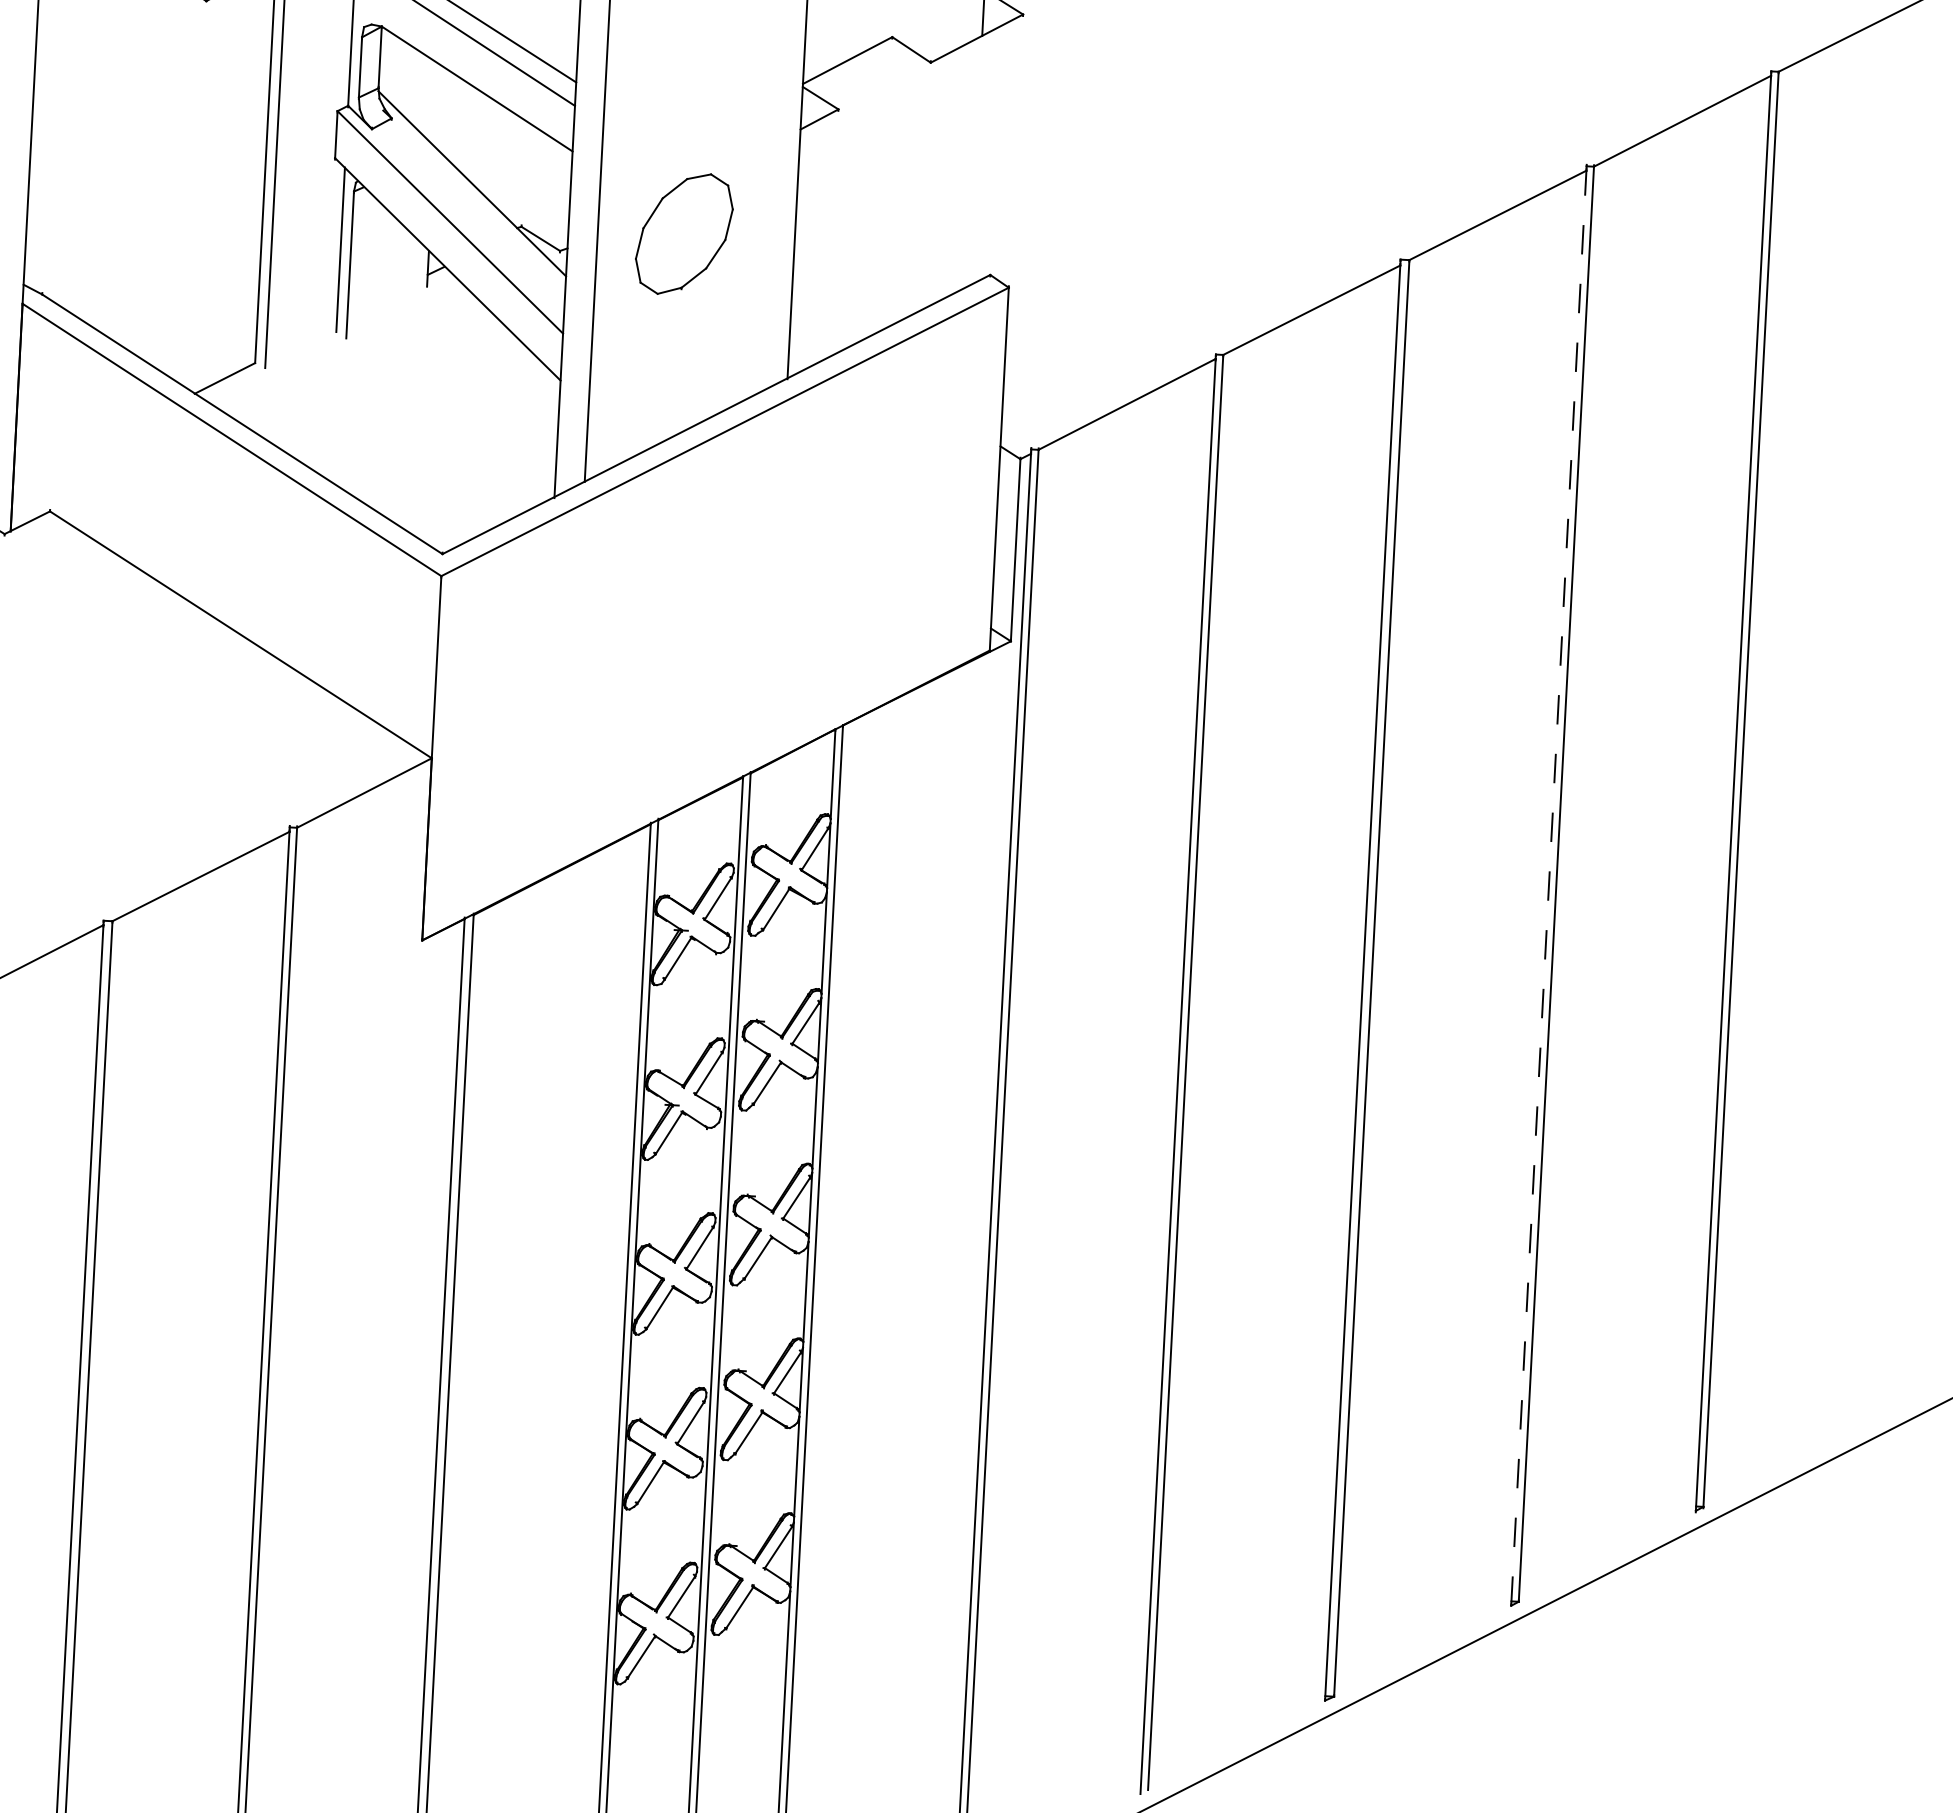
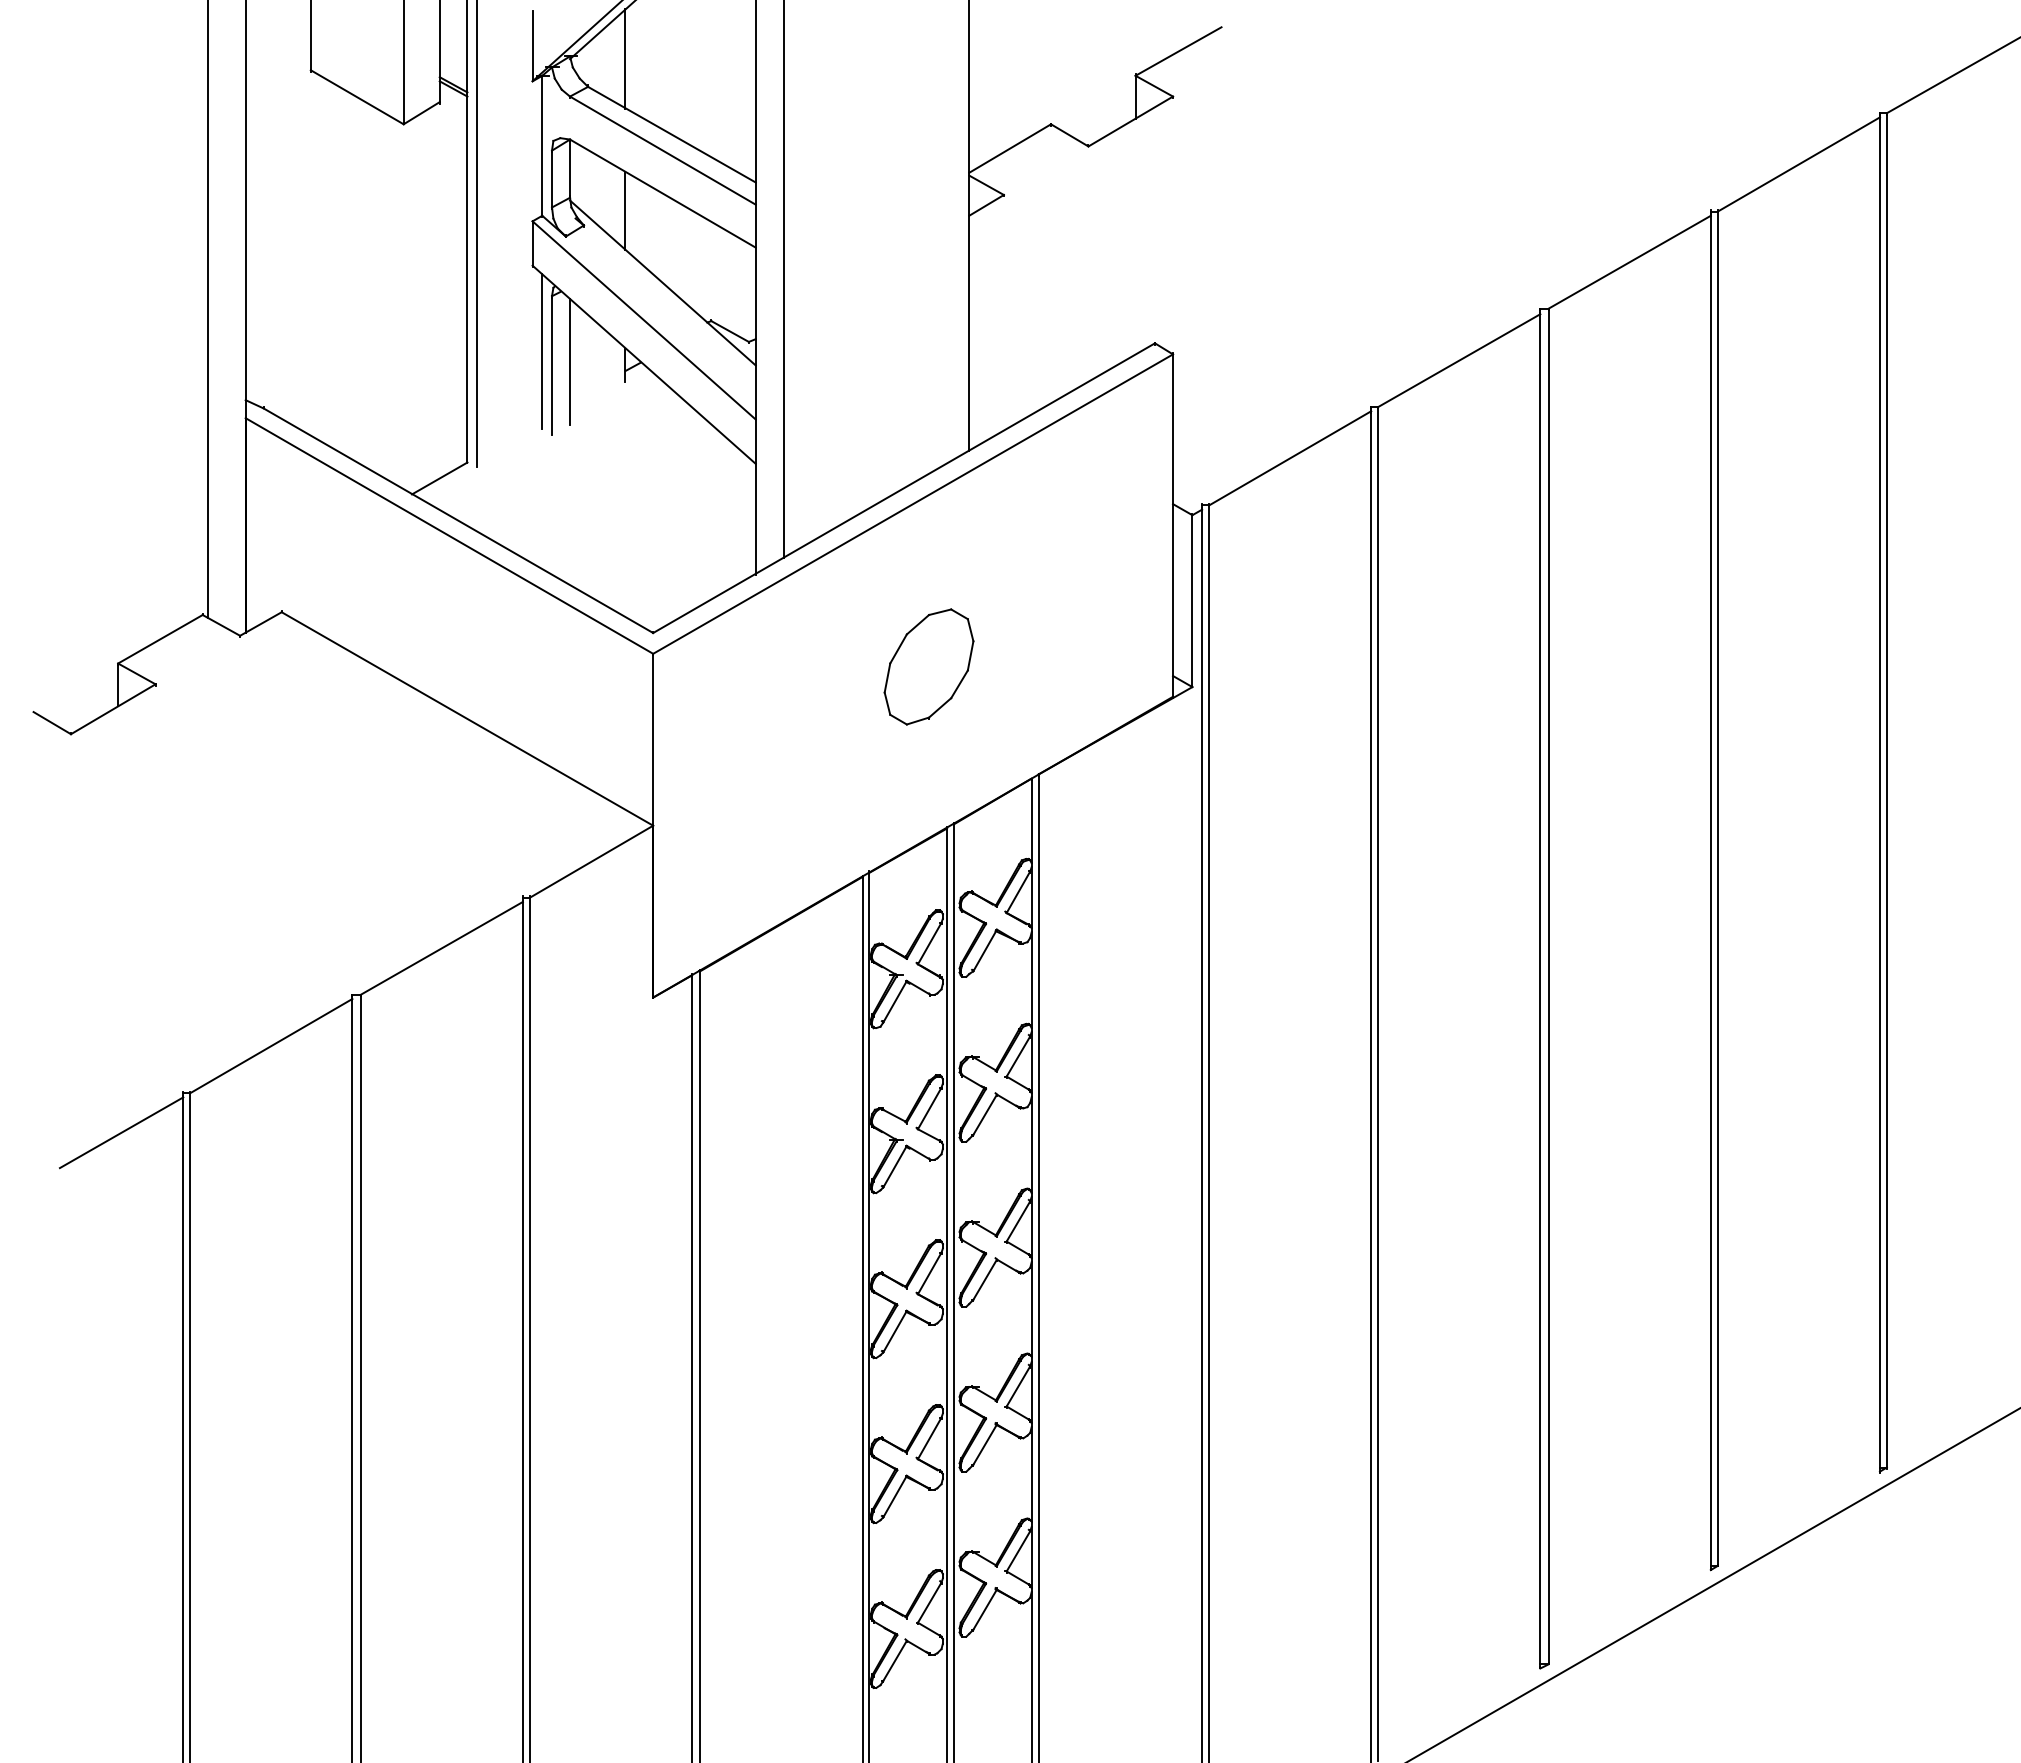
line: (436, 105) -> (625, 211), added
part: (683, 233) -> (928, 666), moved
line: (369, 261) -> (570, 361), added
line: (1548, 887) -> (1710, 892), dashed -> solid

